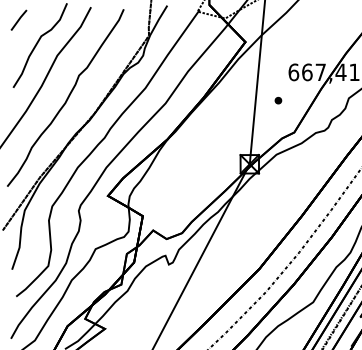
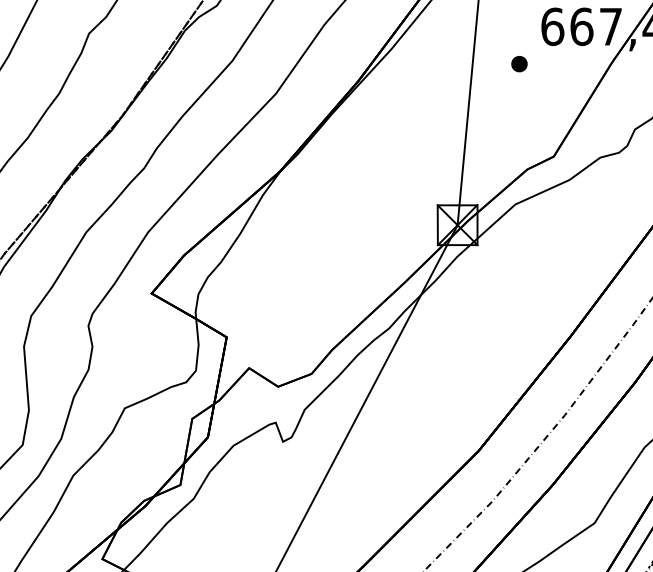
part: (278, 100) -> (519, 63), moved

